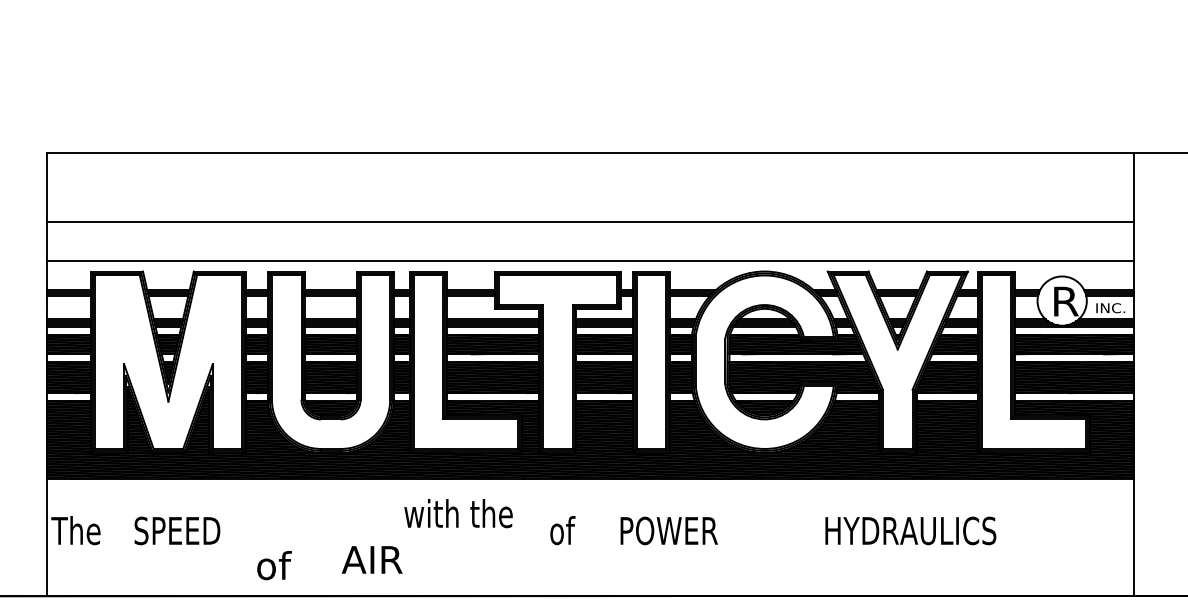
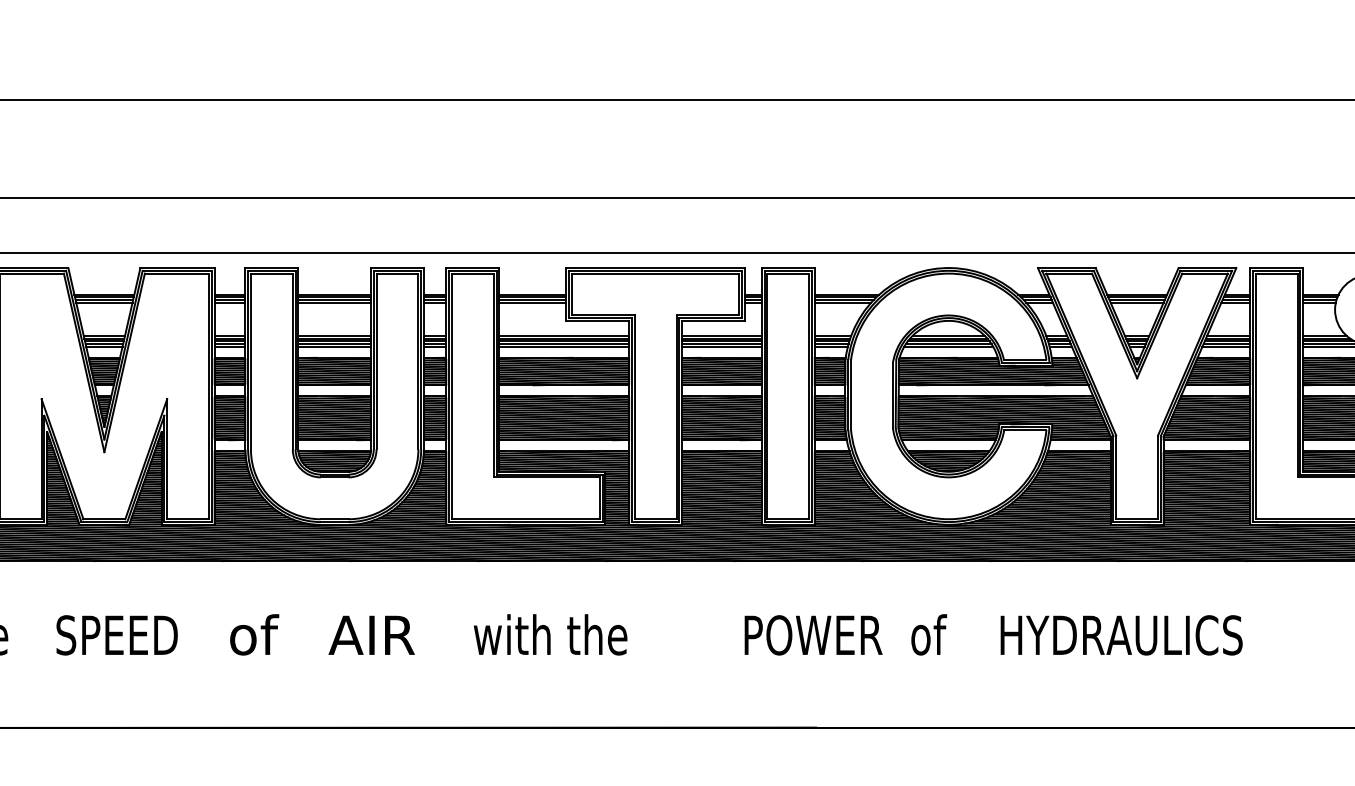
text: (458, 513) -> (550, 634), moved
text: (562, 530) -> (928, 634), moved
text: (910, 530) -> (1121, 634), moved
text: (371, 559) -> (370, 634), moved
text: (274, 565) -> (254, 634), moved

